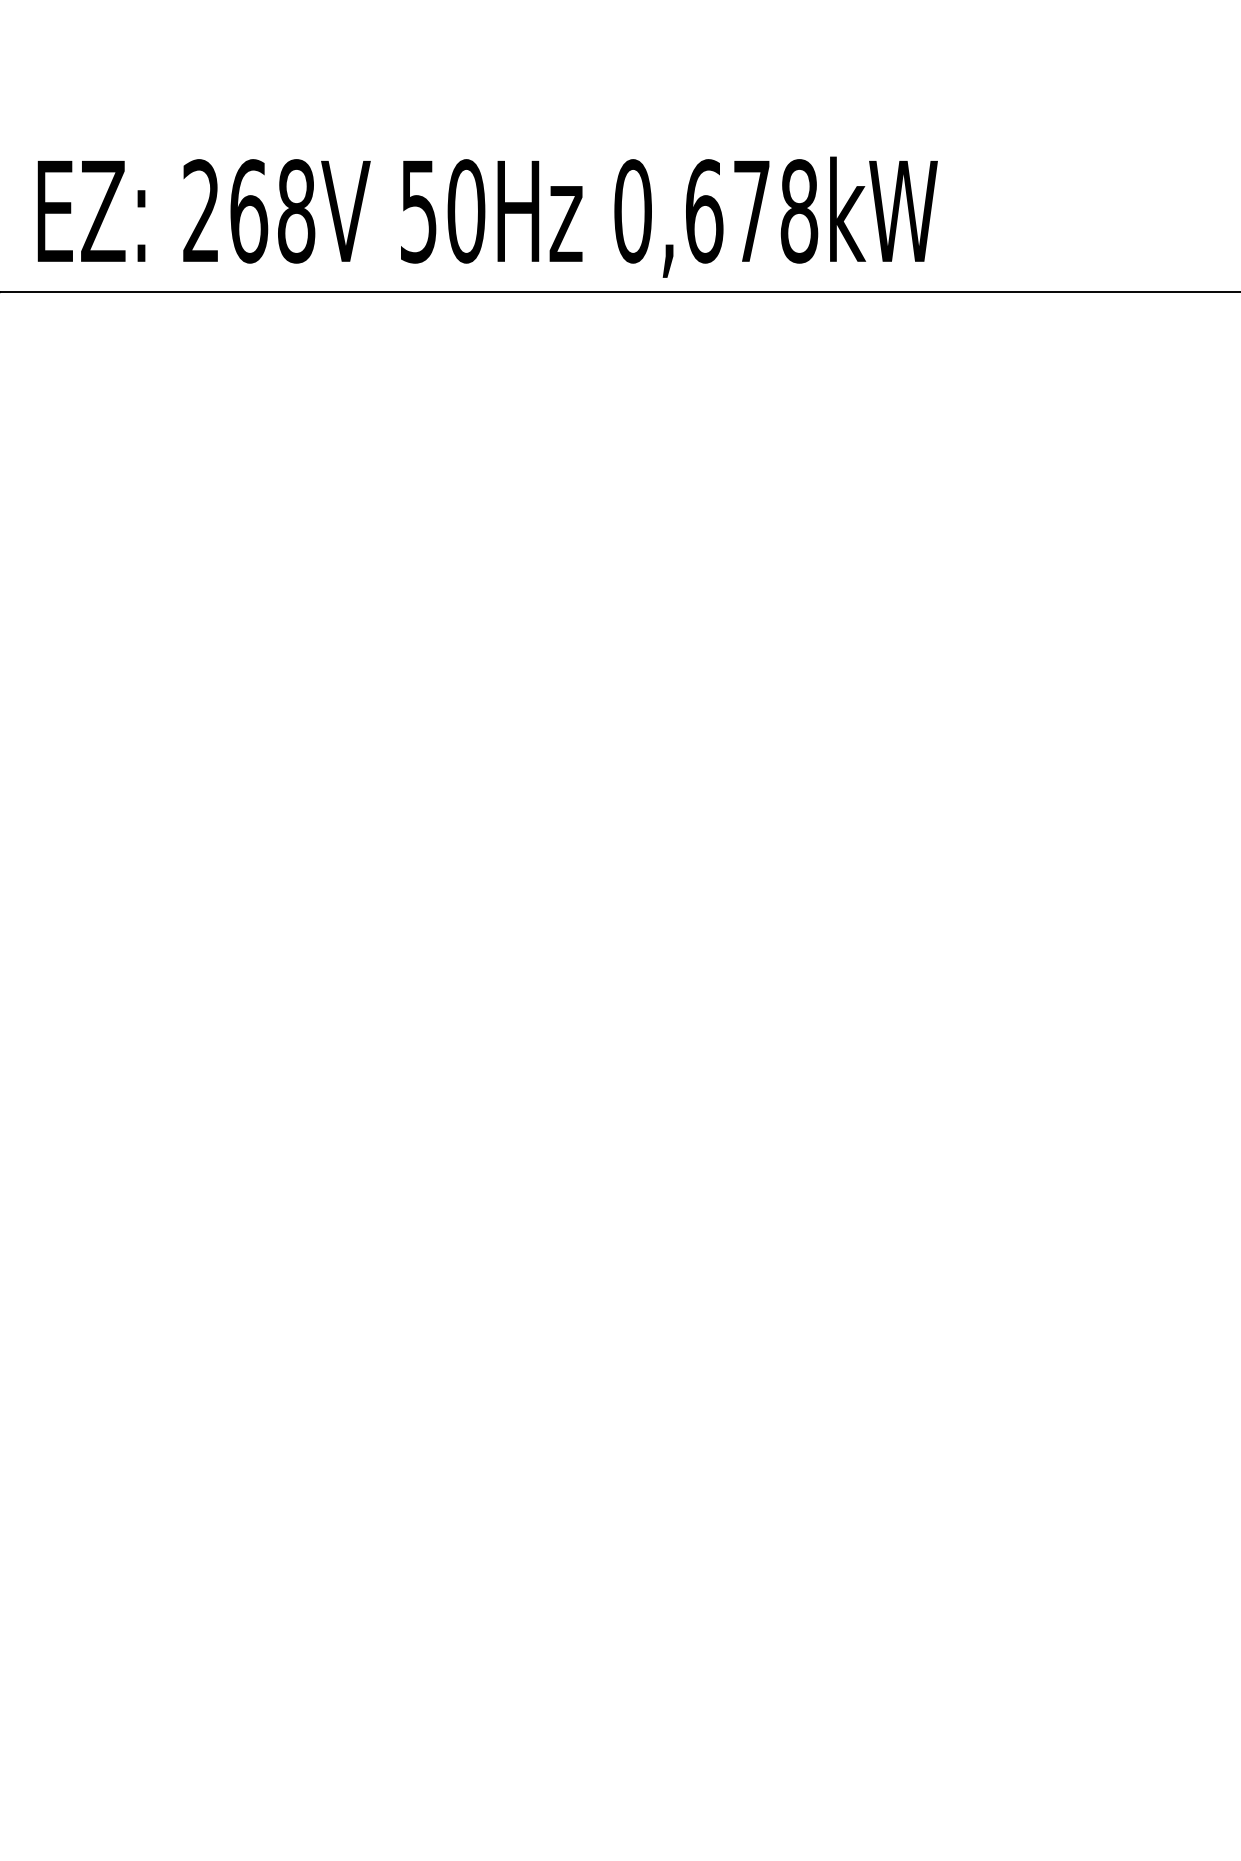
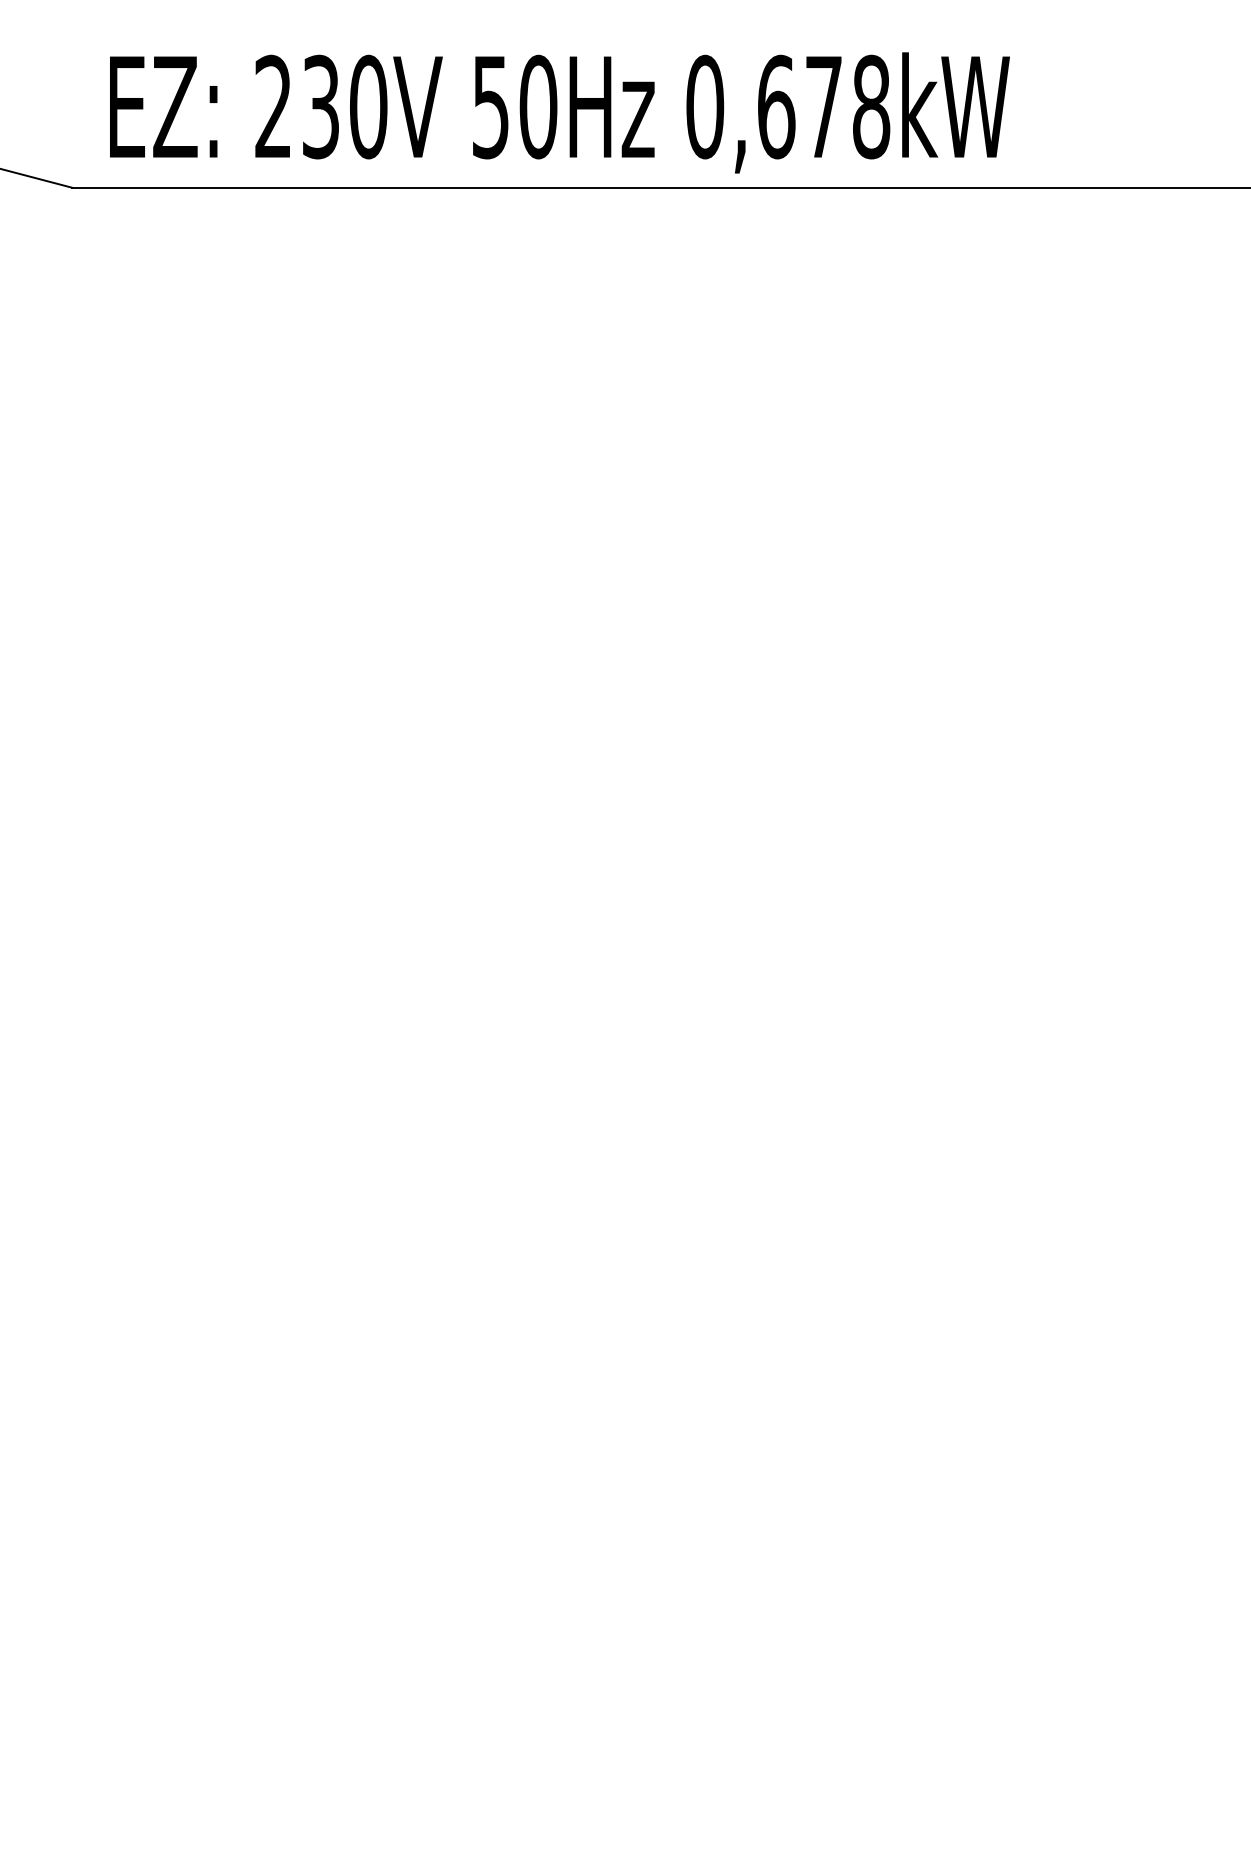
text: (272, 210) -> (344, 106), 268V -> 230V

